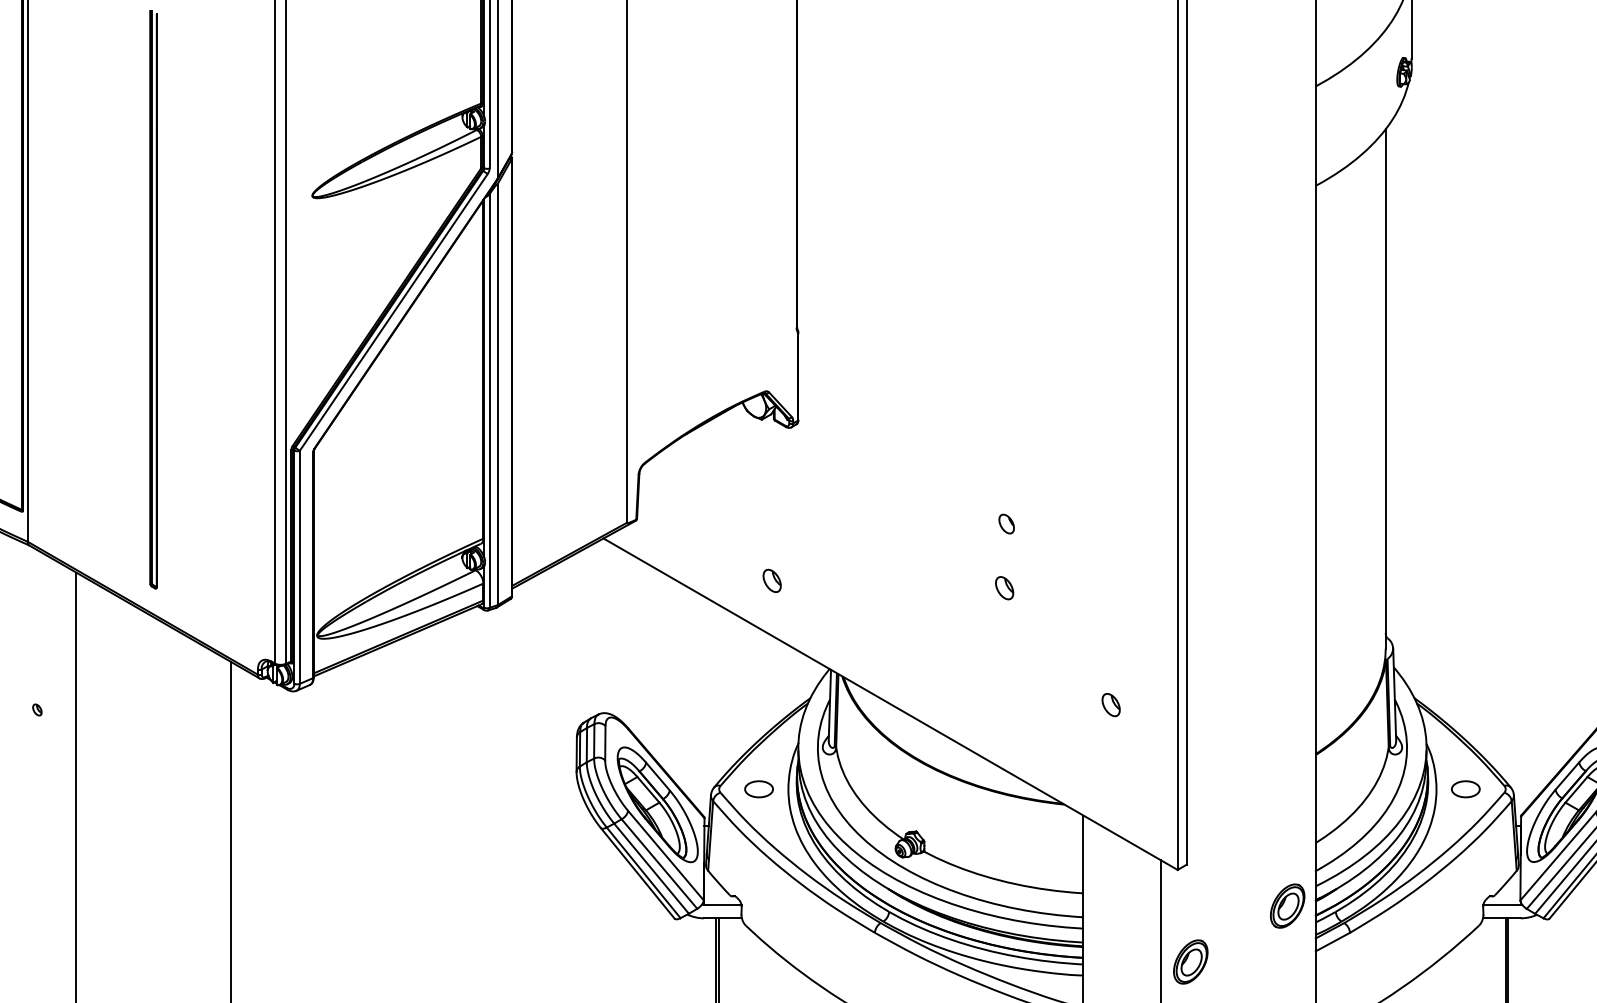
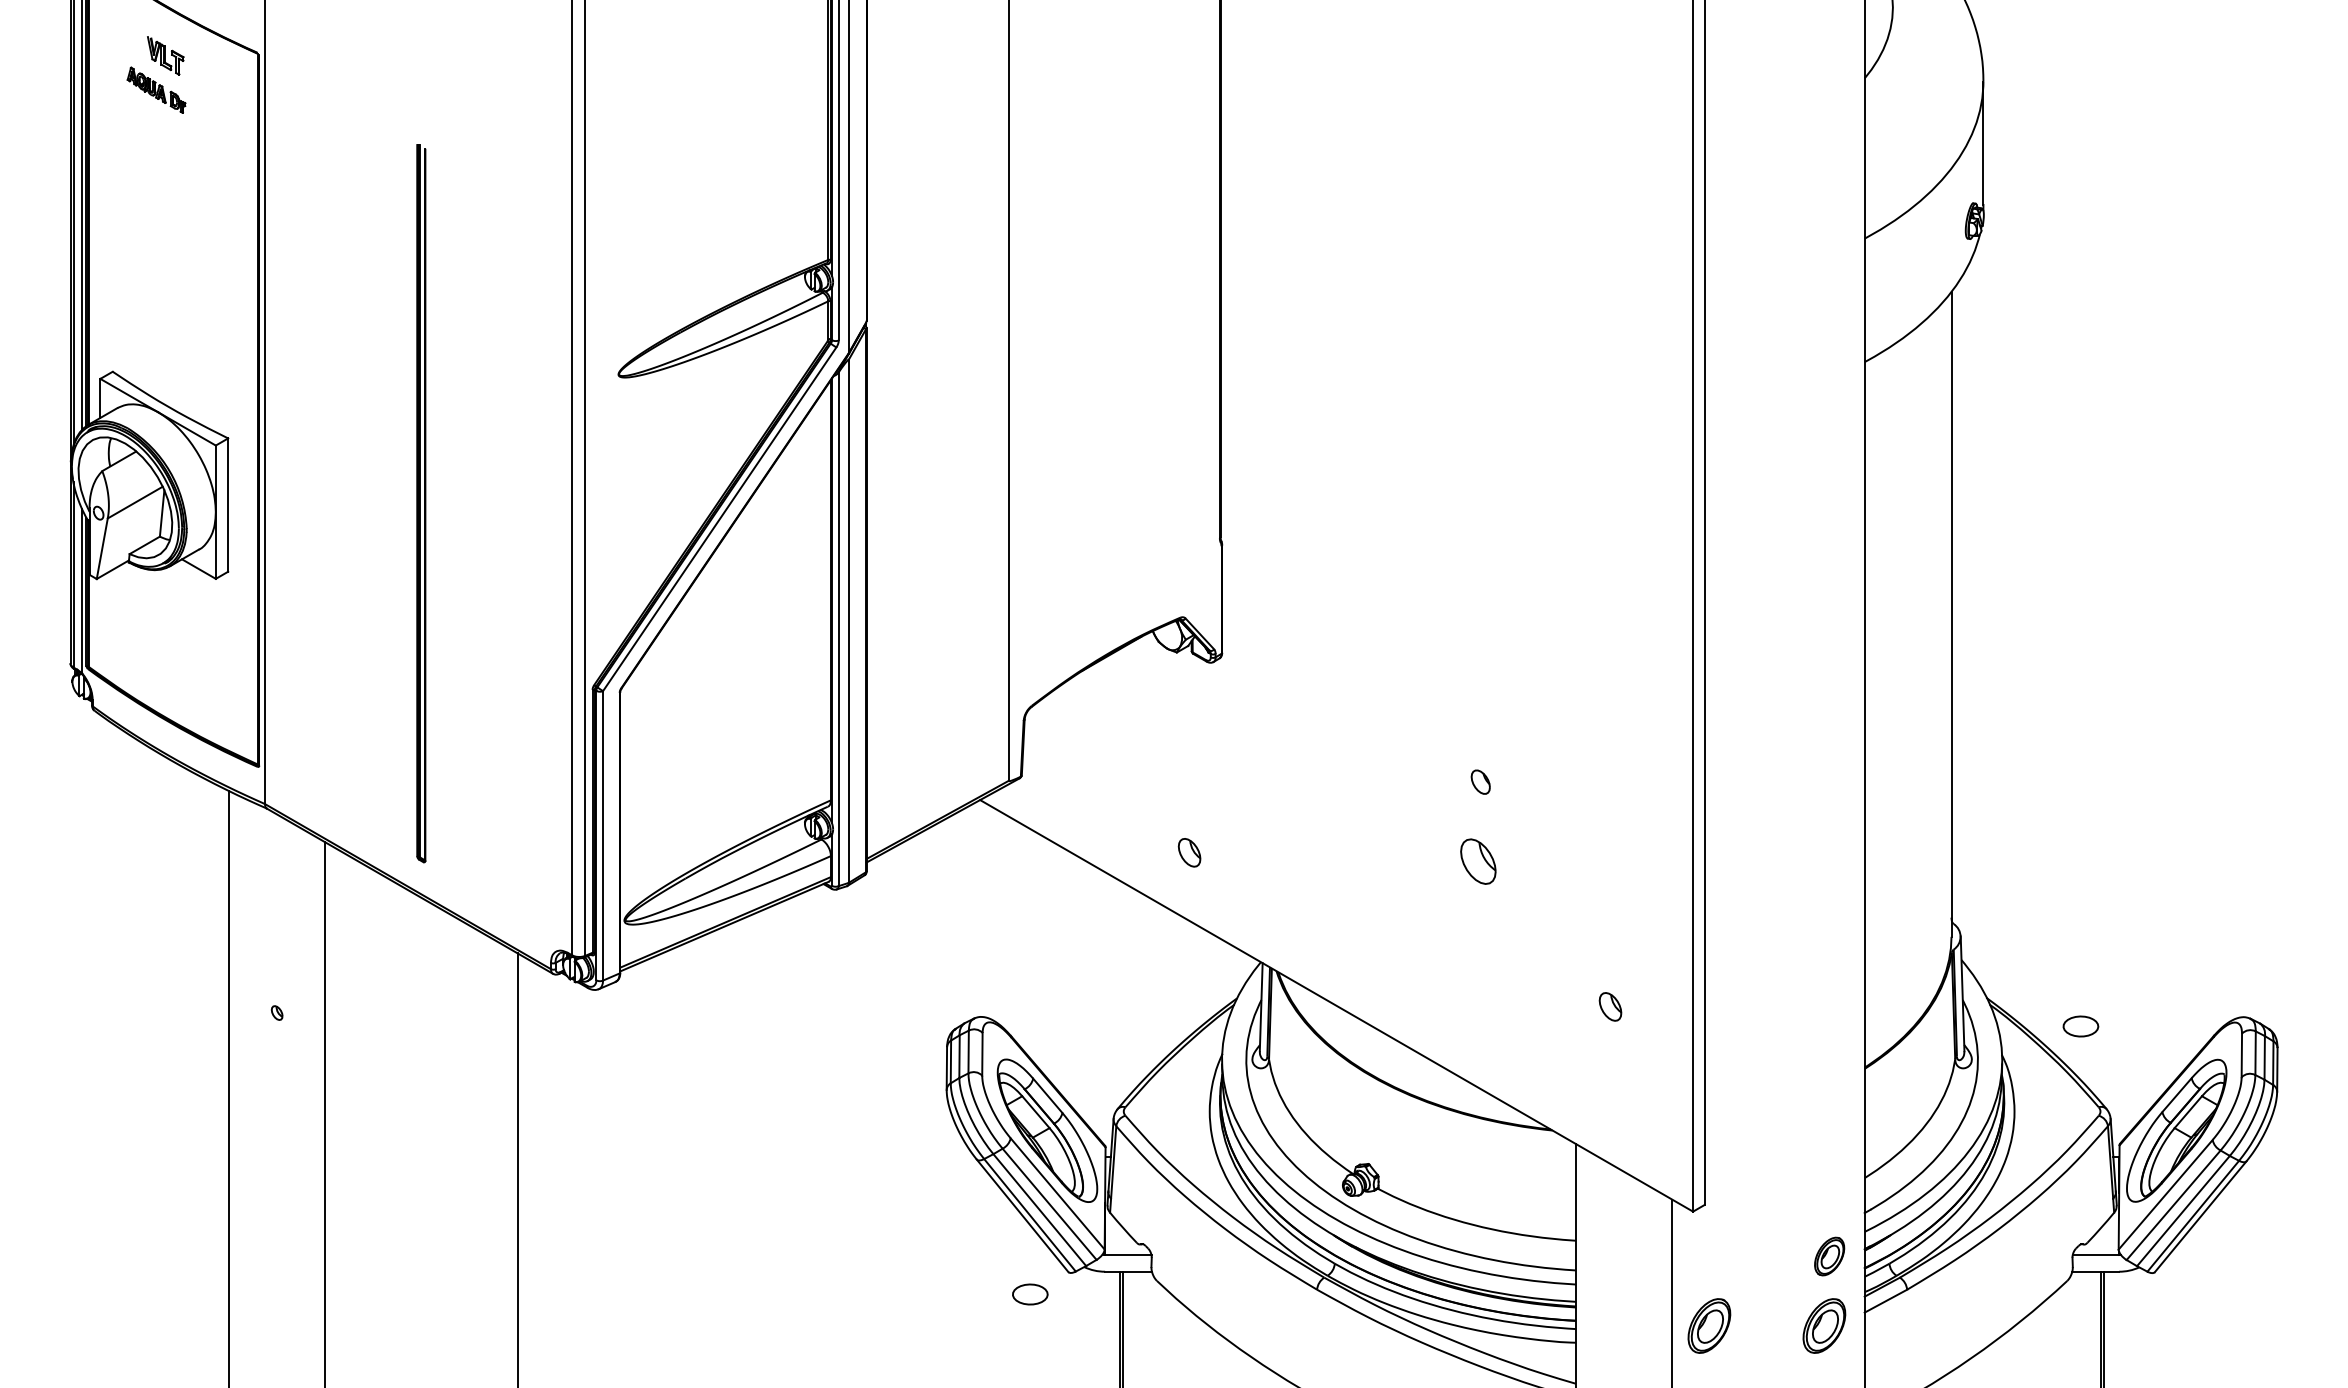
part: (1004, 587) -> (1477, 861), size x1.6
part: (759, 789) -> (1030, 1294), moved
part: (1465, 789) -> (2080, 1026), moved
part: (1287, 906) -> (1829, 1256), size x0.7
part: (1283, 961) -> (1824, 1325), added

